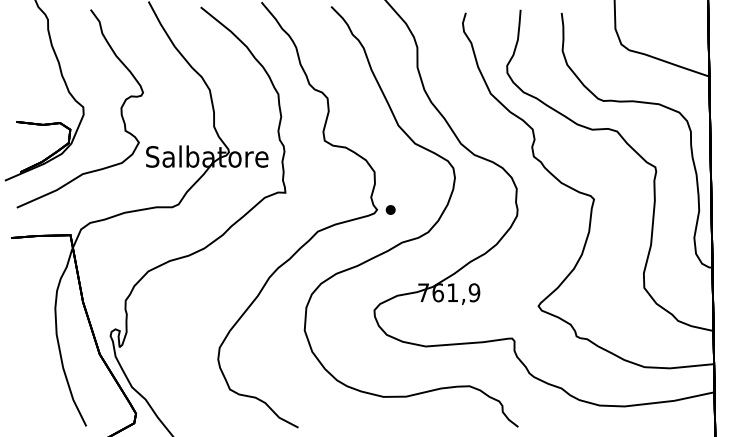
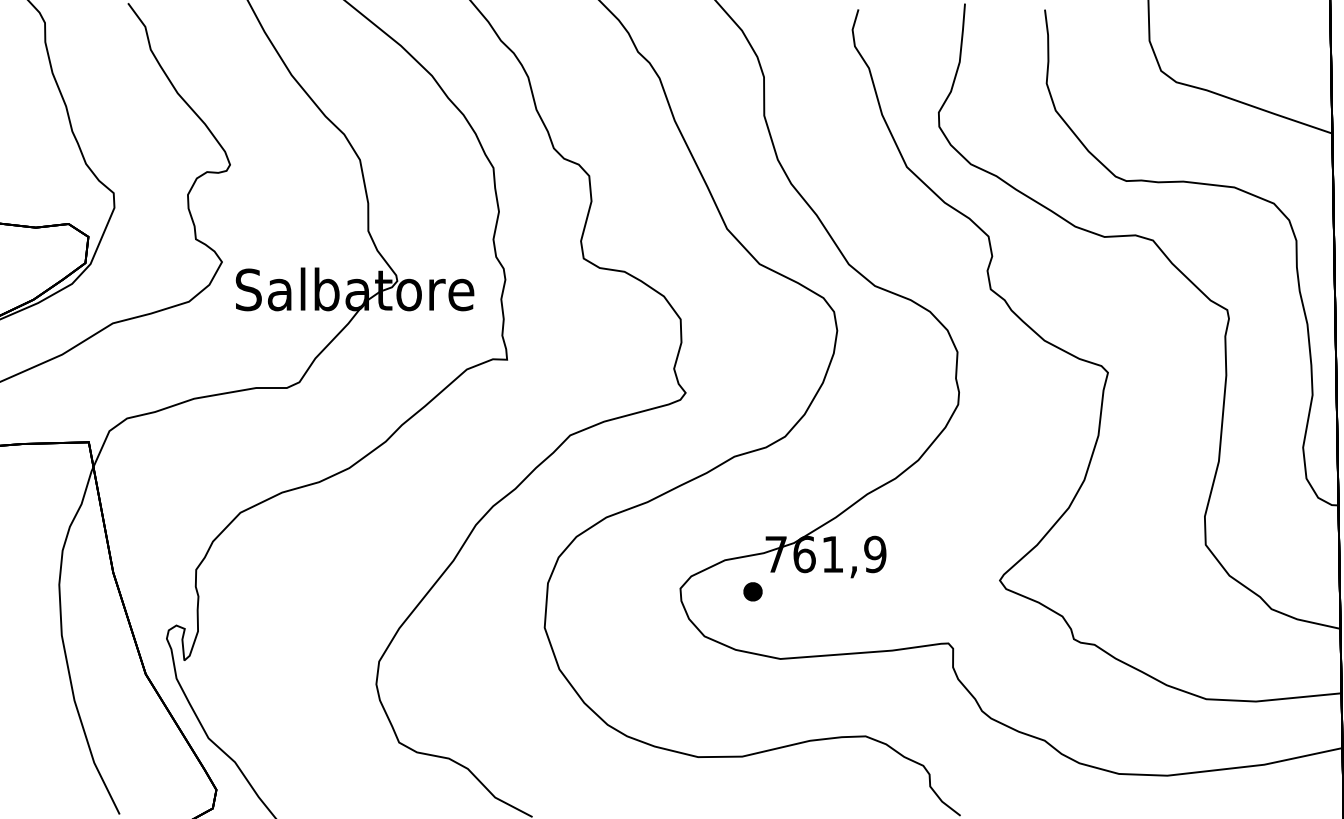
part: (390, 209) -> (752, 590), moved

